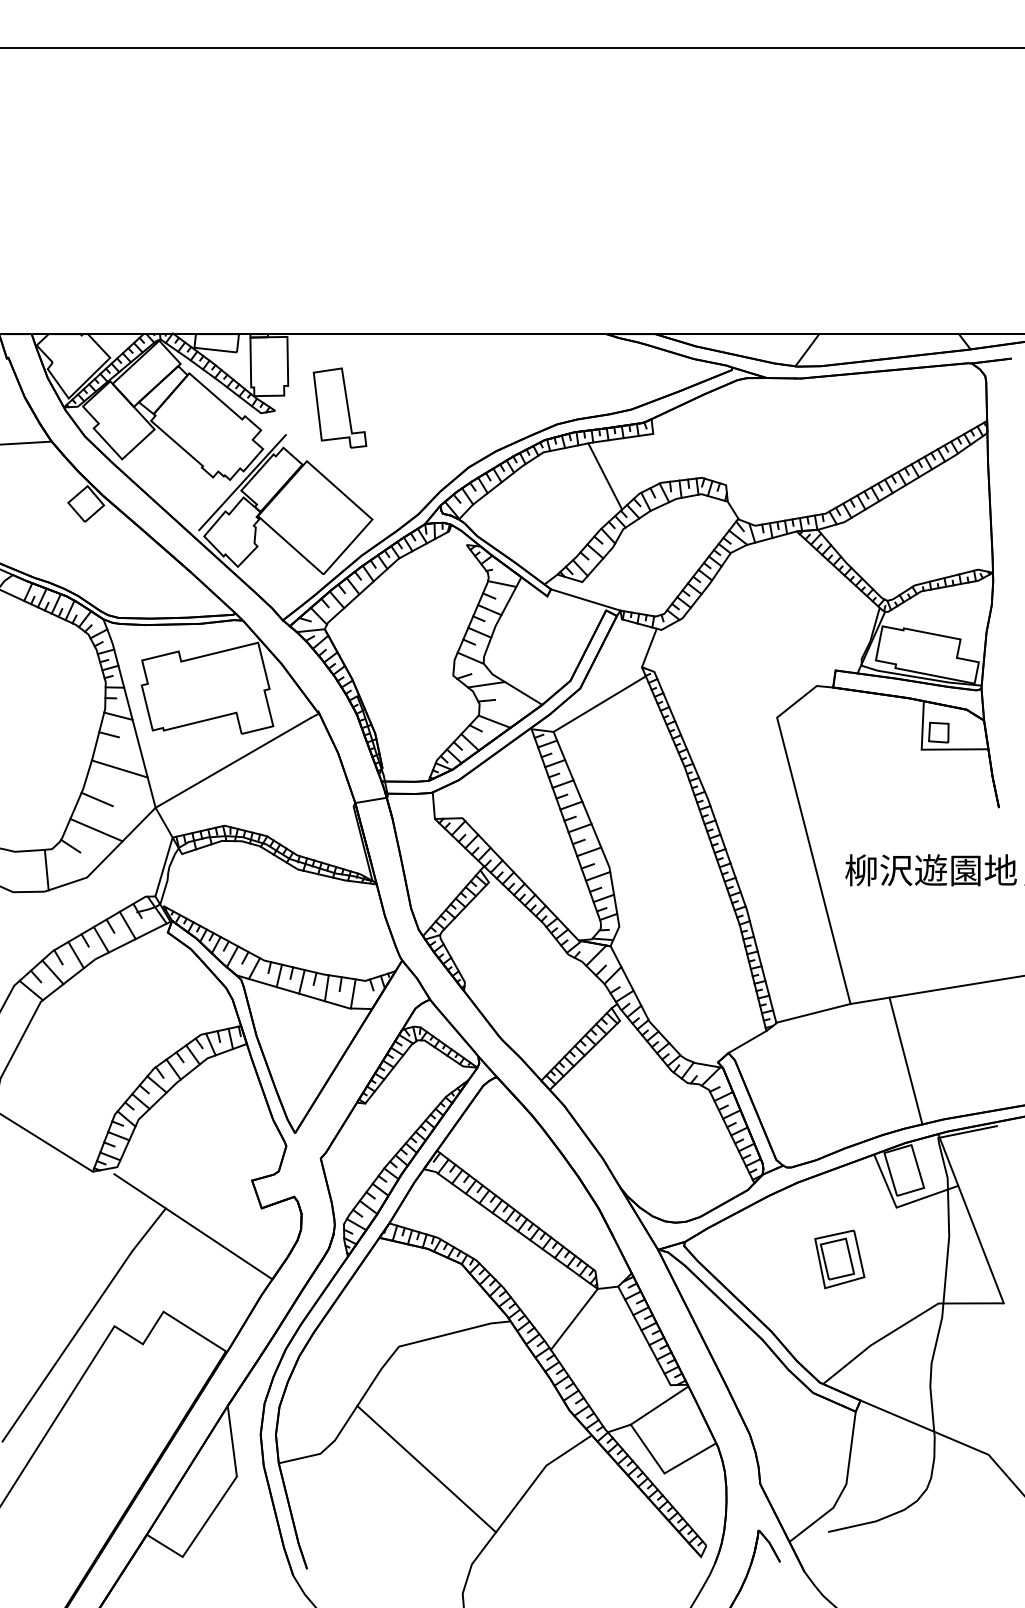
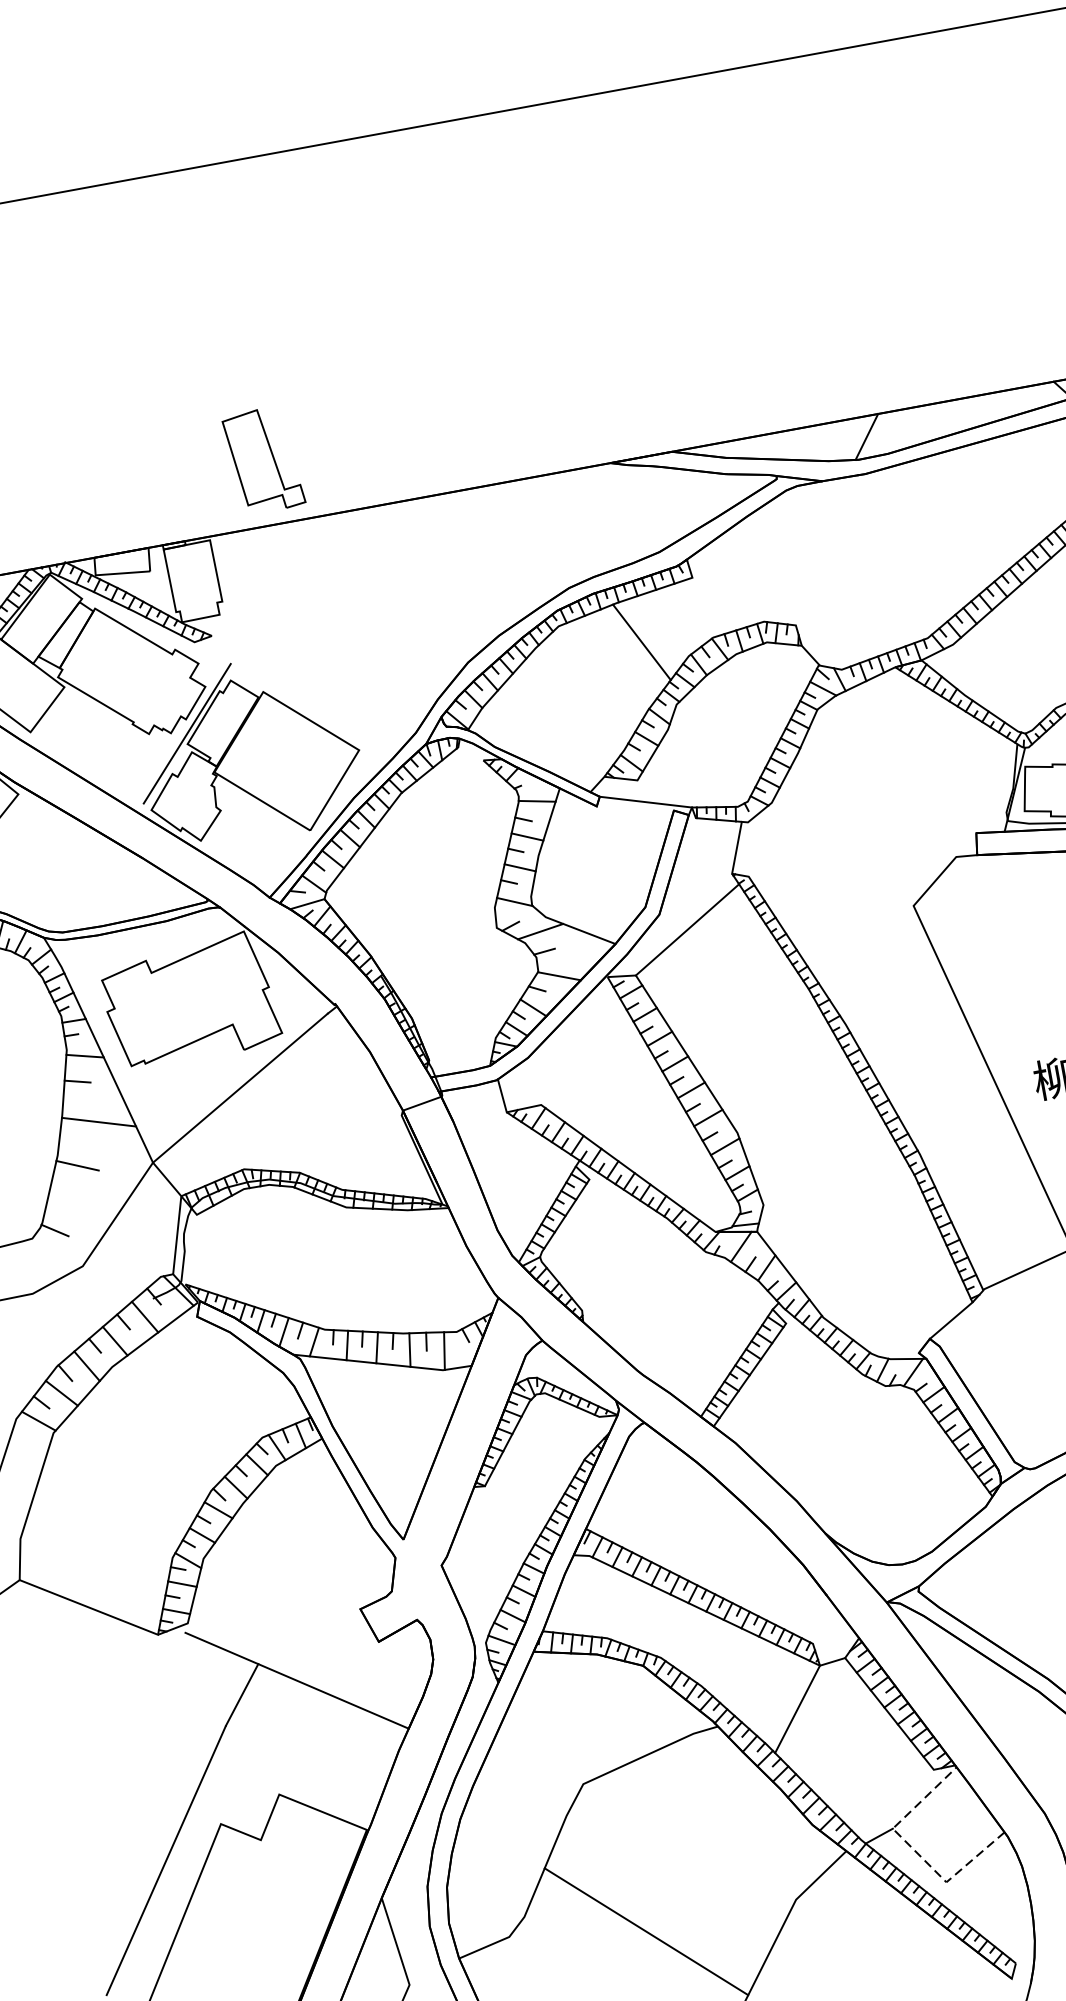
part: (339, 407) -> (262, 459), moved
line: (96, 829) -> (83, 1203), removed
line: (46, 869) -> (30, 1265), removed
line: (644, 1445) -> (914, 1851), solid -> dashed

